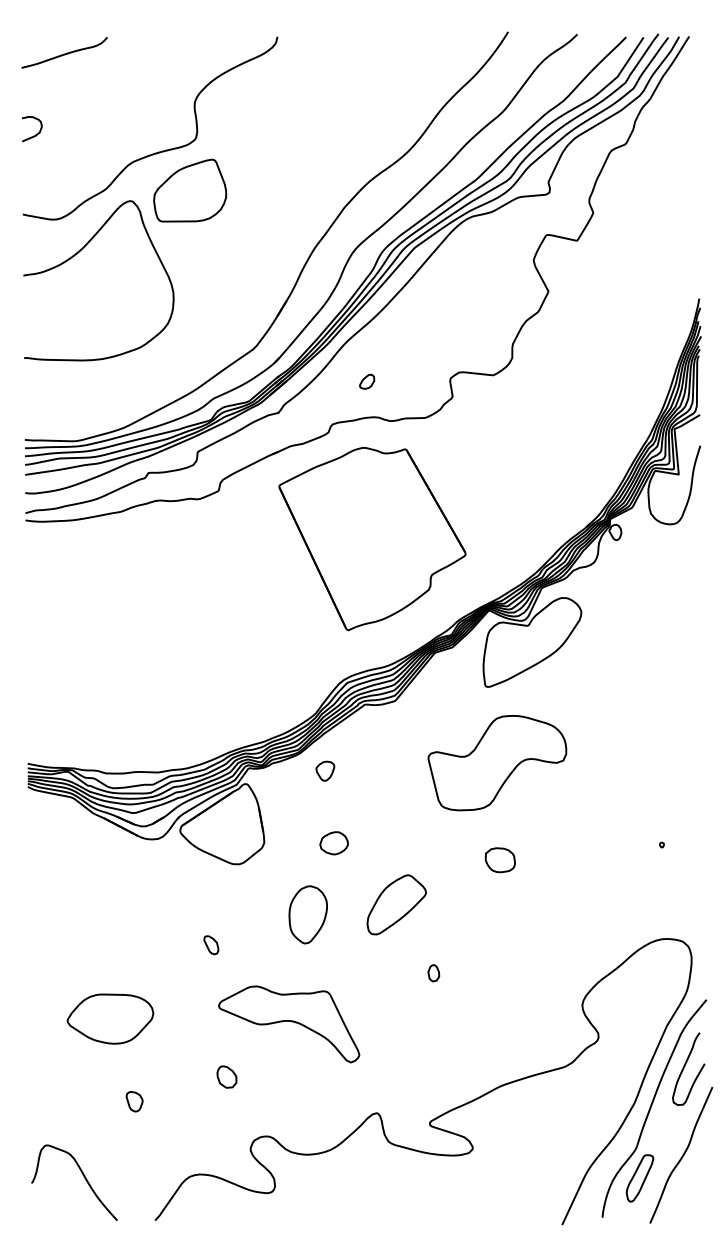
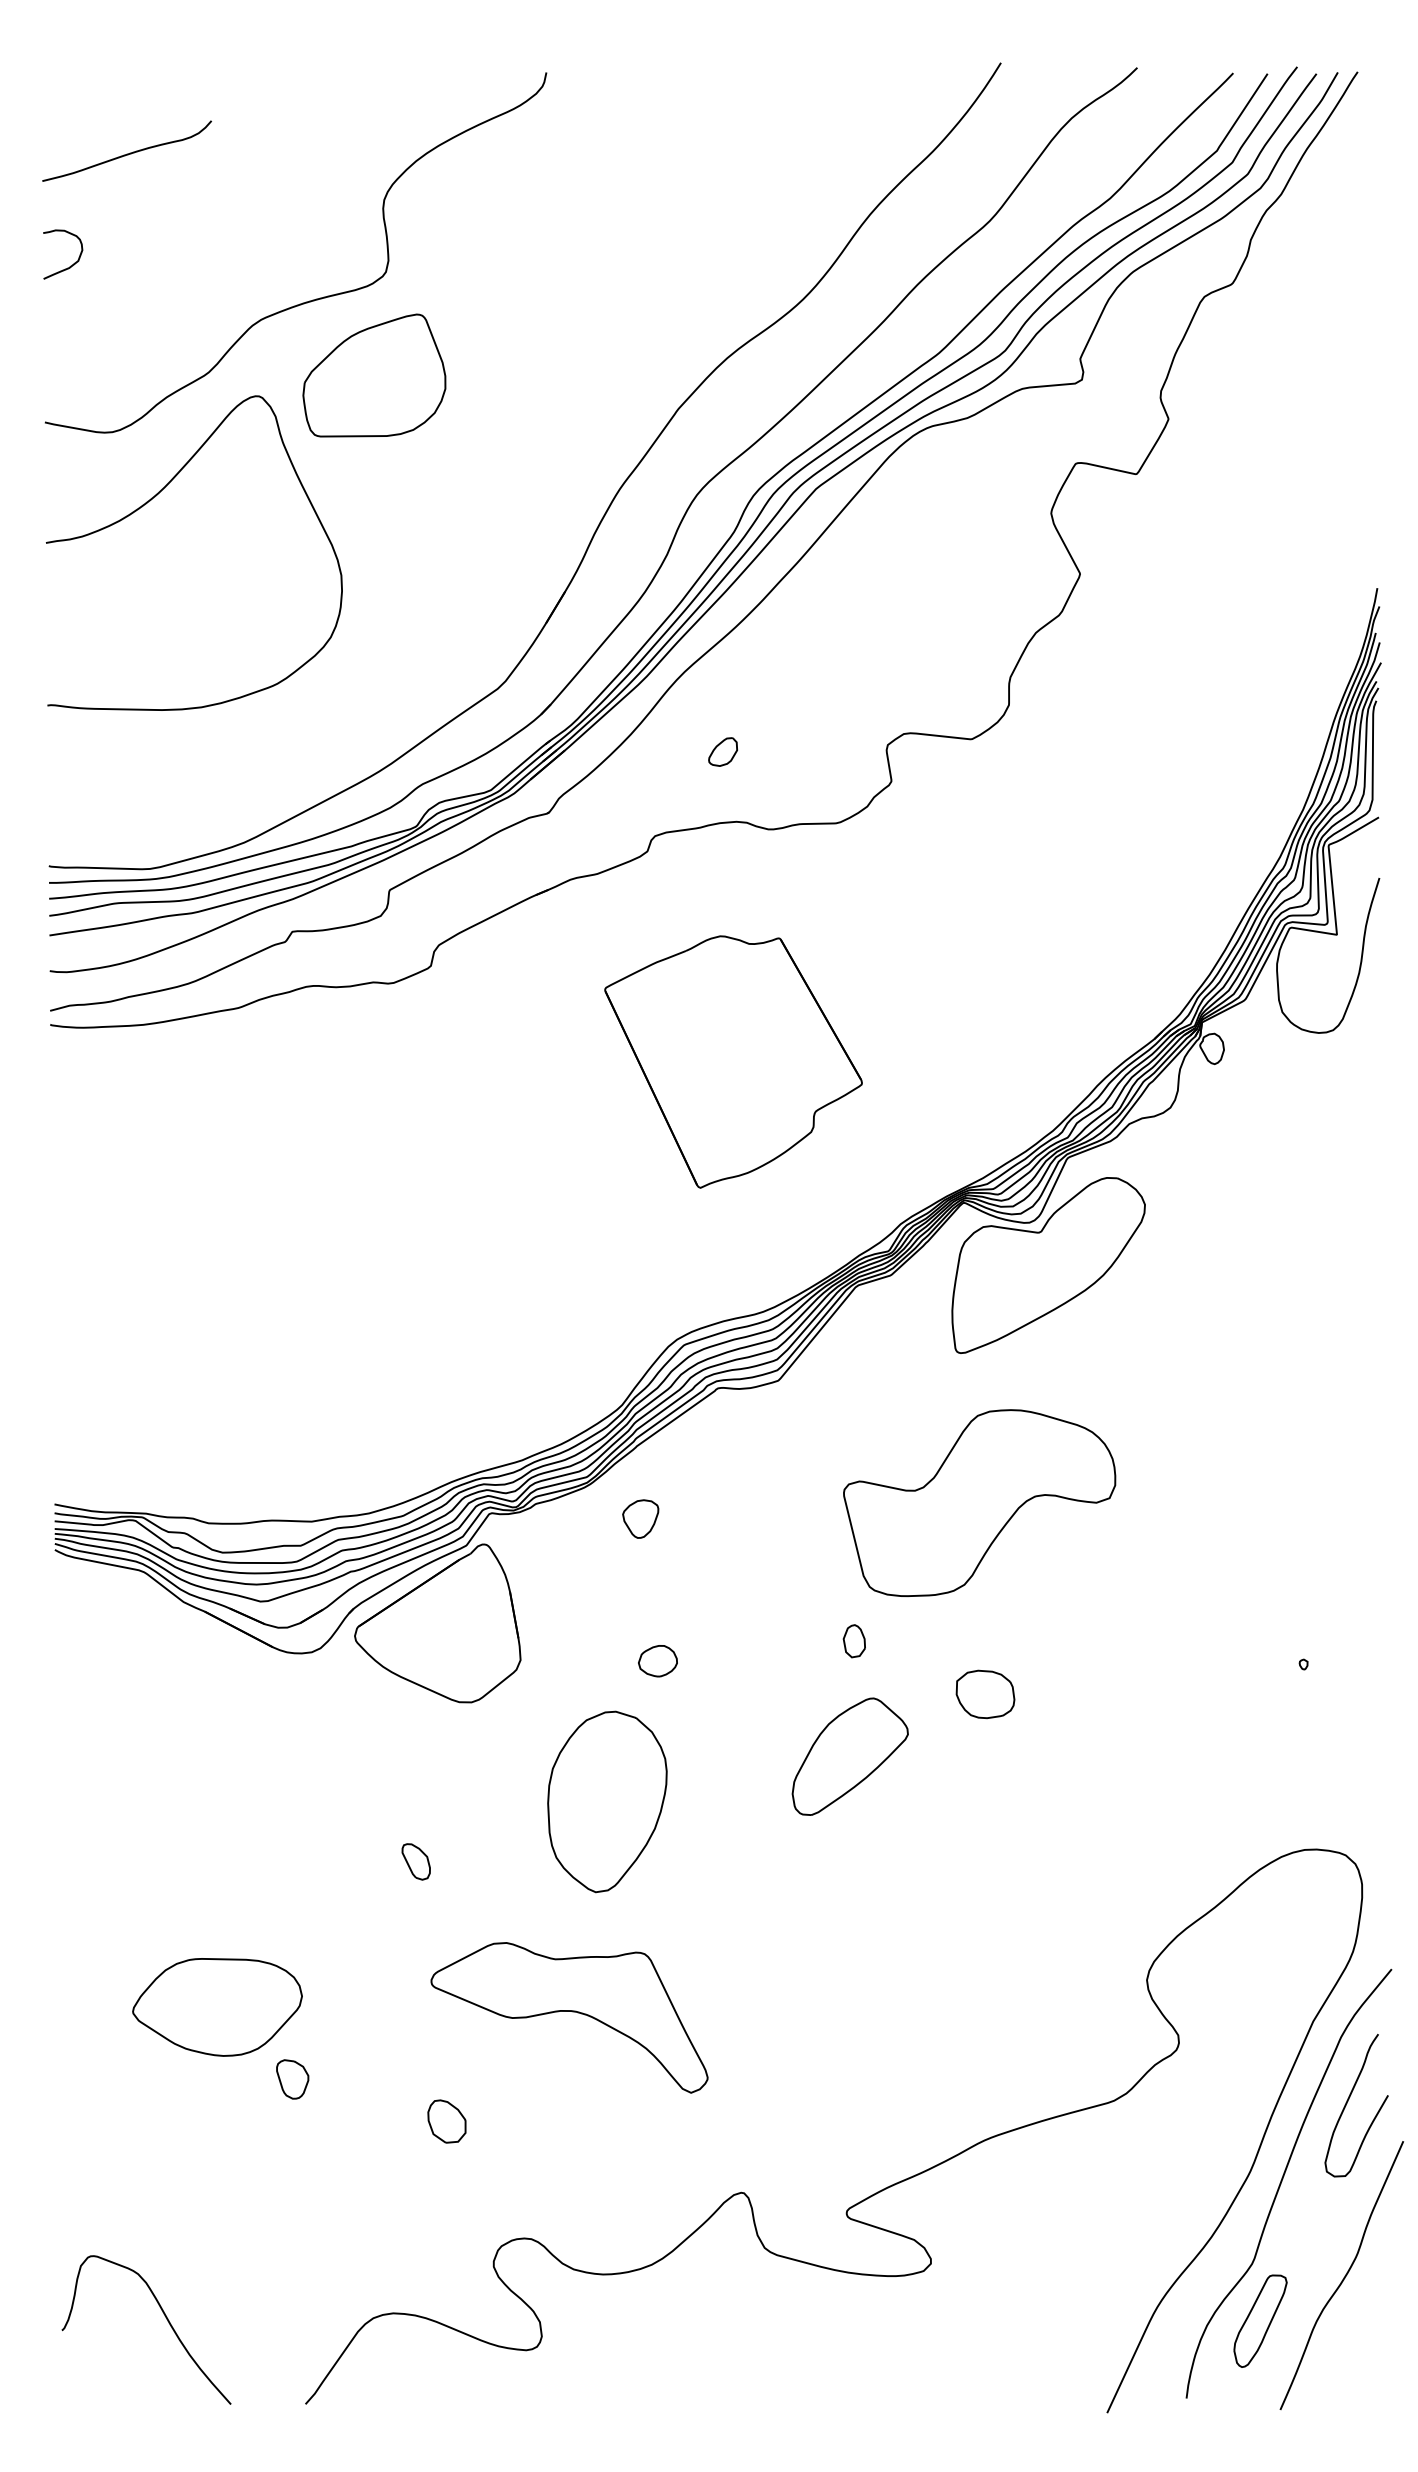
curve: (64, 53) -> (126, 152), moved
part: (372, 539) -> (733, 1062), size x0.7
part: (333, 843) -> (656, 1661), size x0.7
part: (396, 904) -> (849, 1756), moved
part: (307, 914) -> (605, 1801), size x1.6
part: (433, 973) -> (853, 1641), moved
part: (134, 1101) -> (292, 2079), moved

